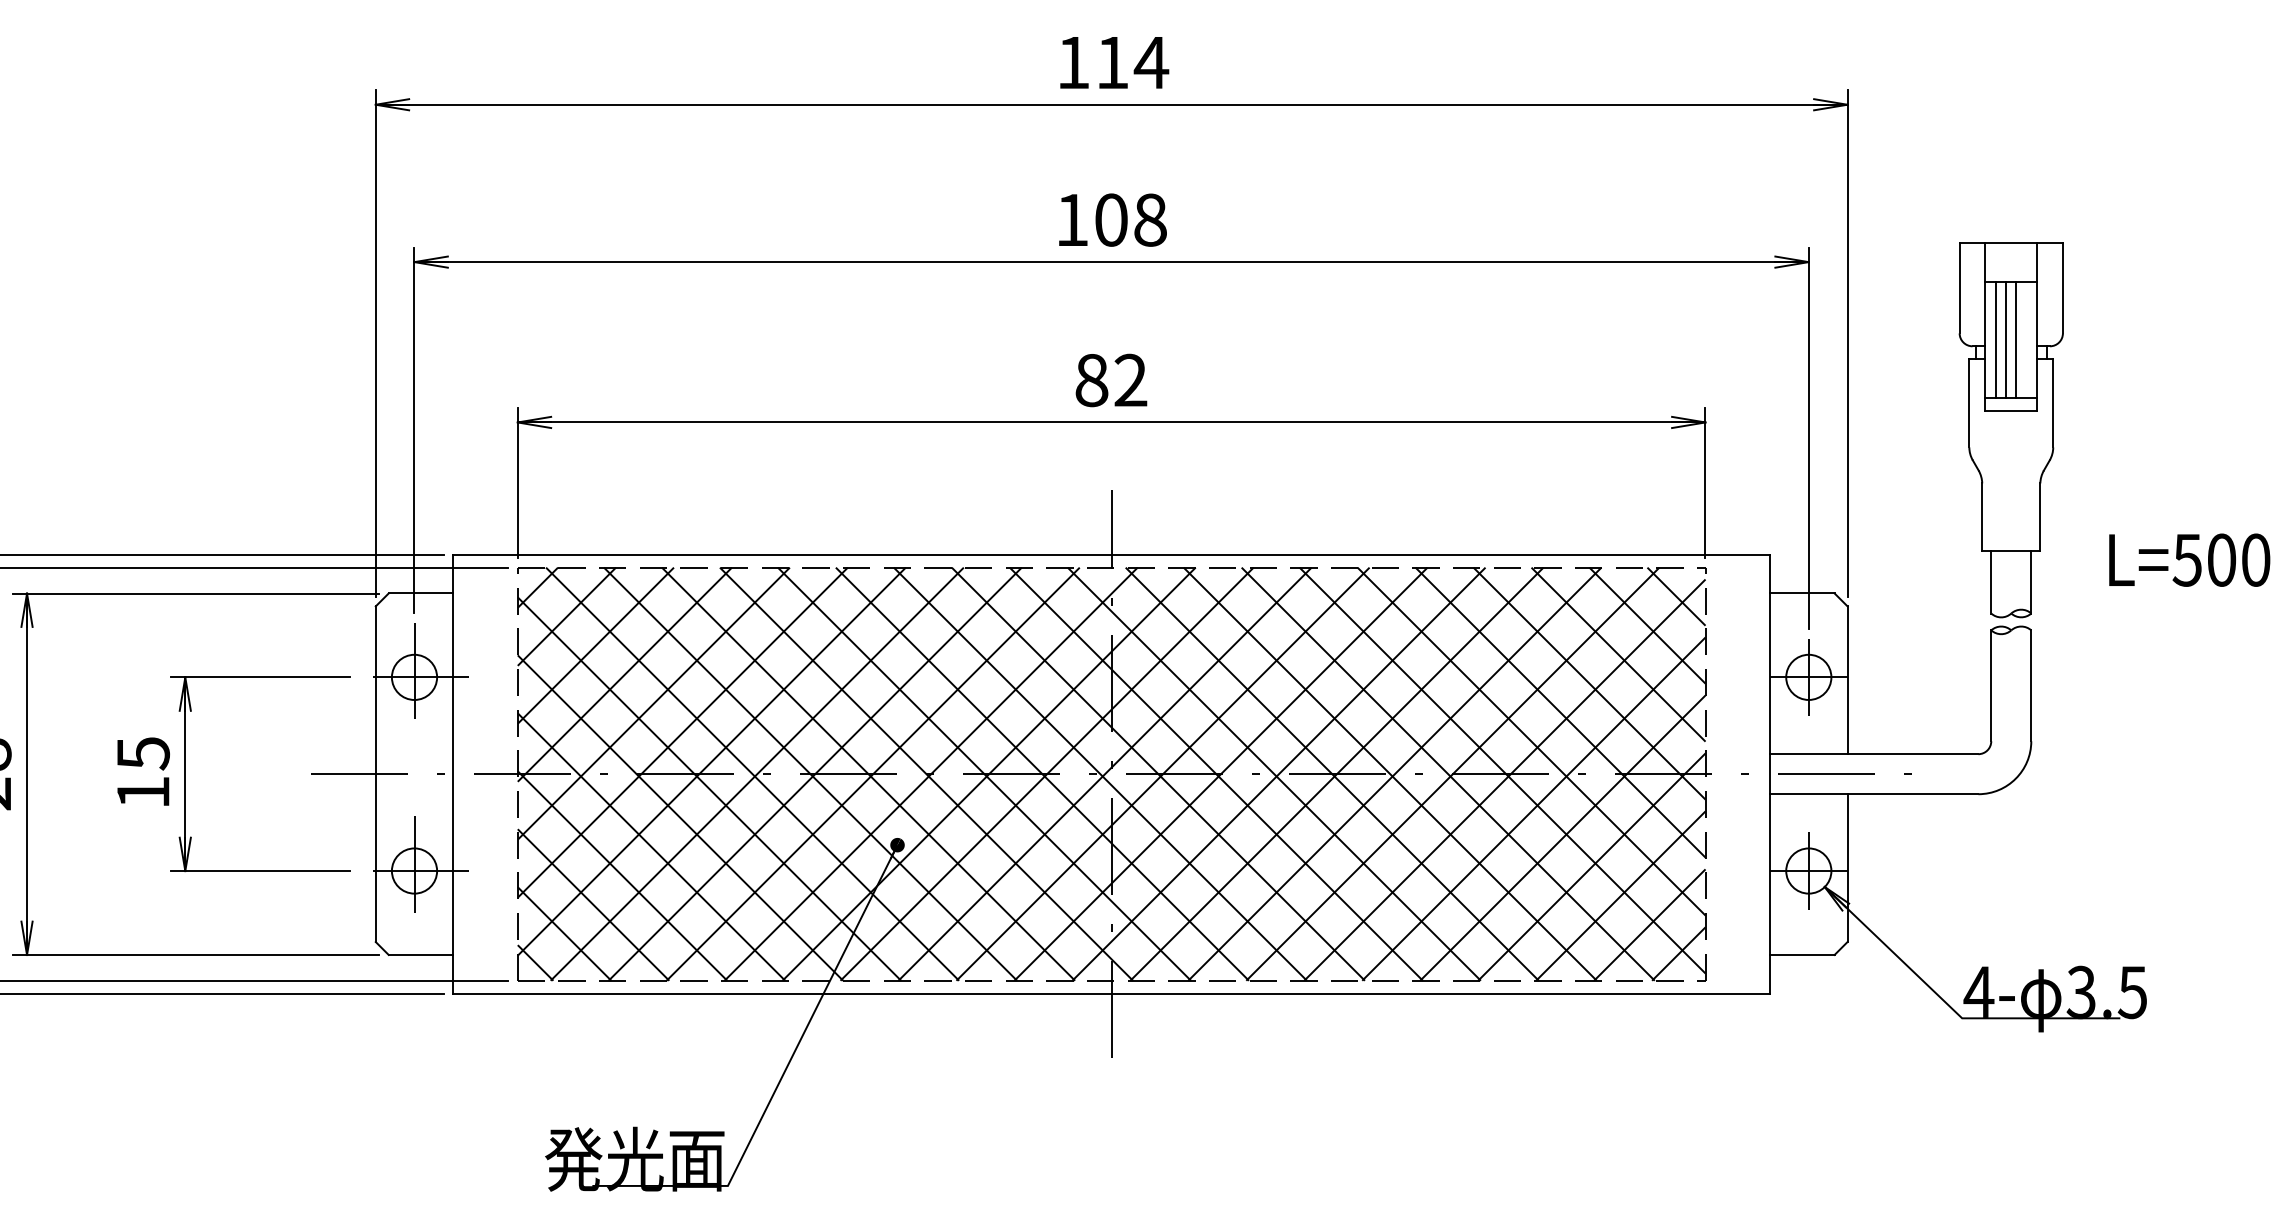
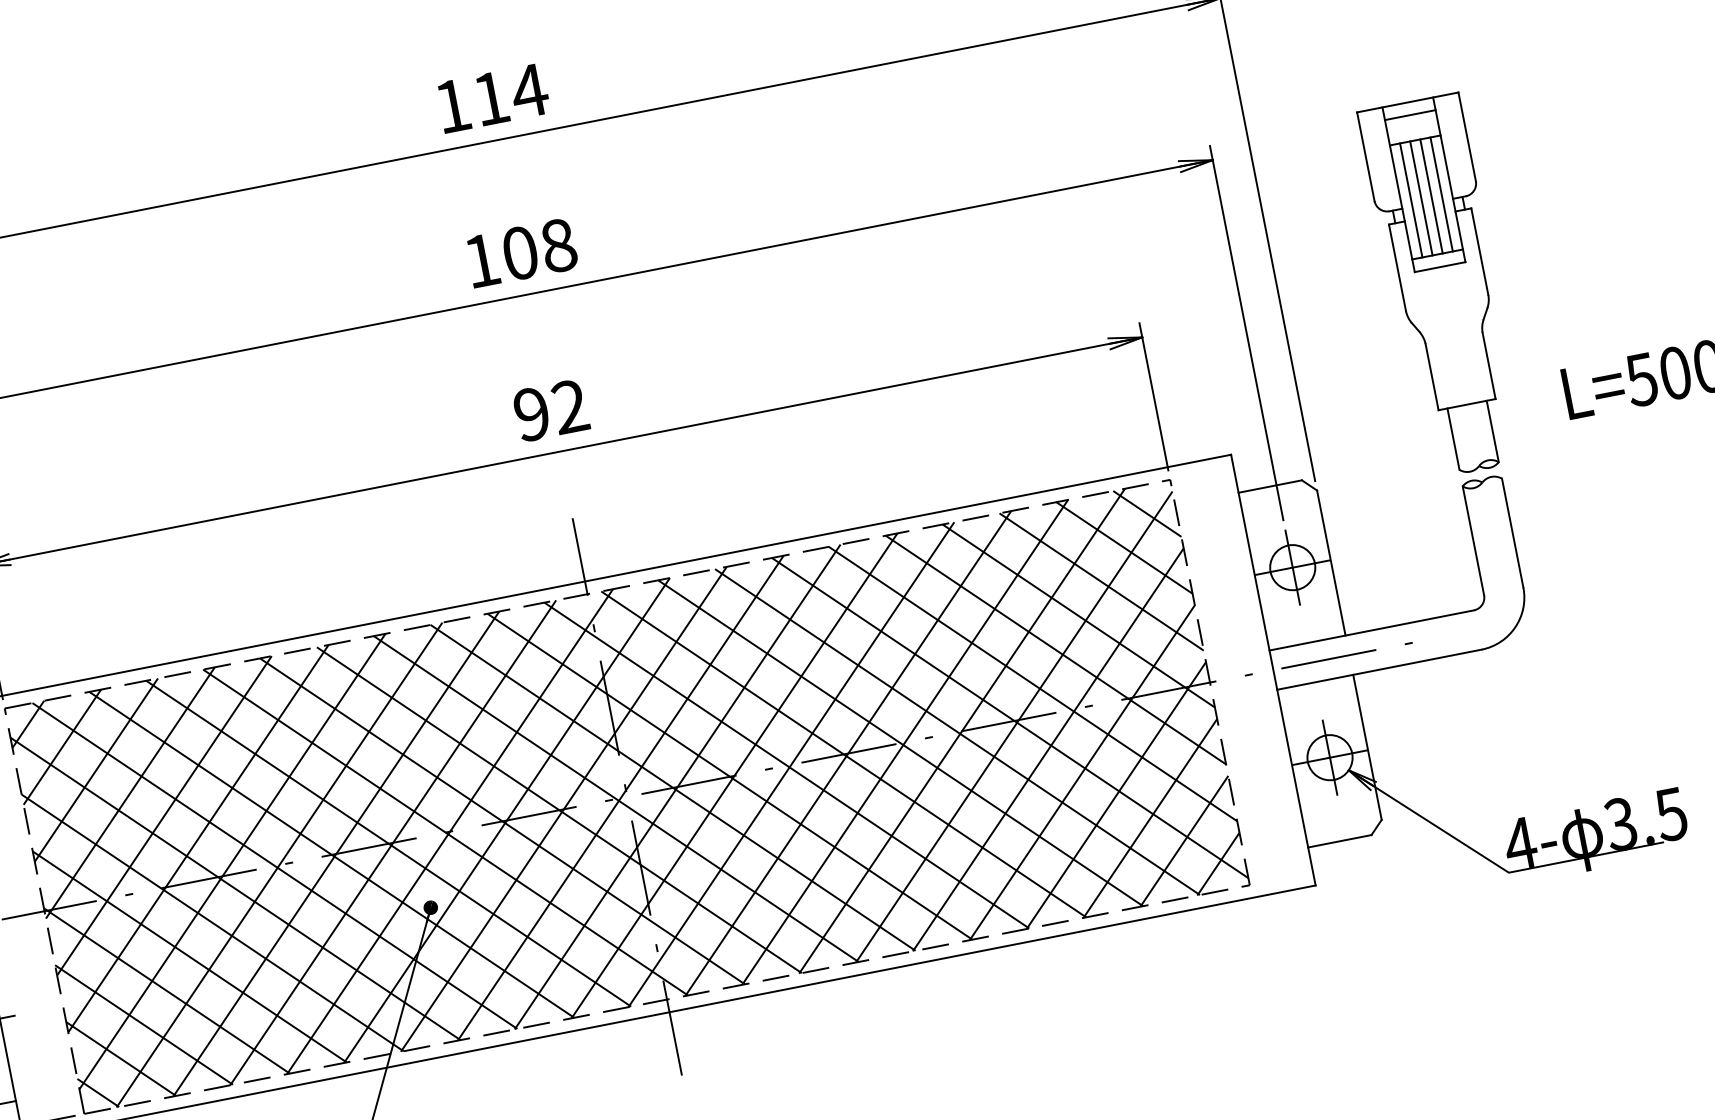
line: (2011, 255) -> (1410, 114), added
line: (2026, 339) -> (1441, 194), added
text: (1091, 380) -> (531, 414), 82 -> 92

